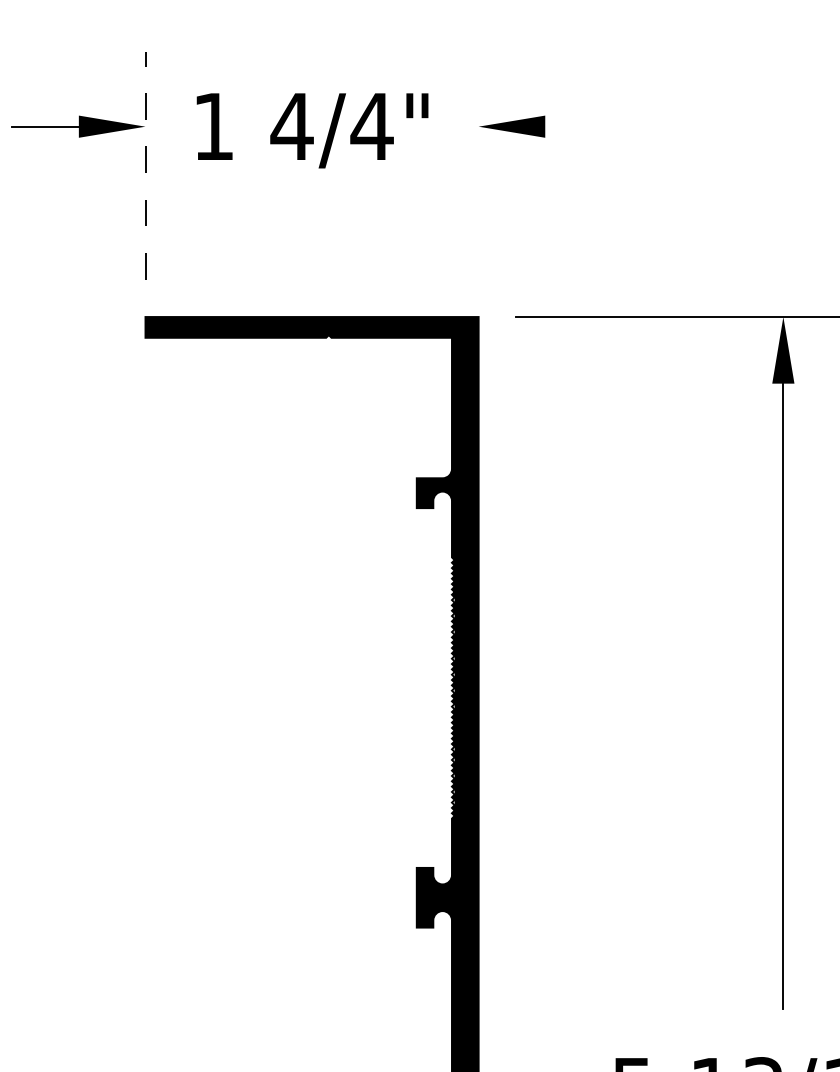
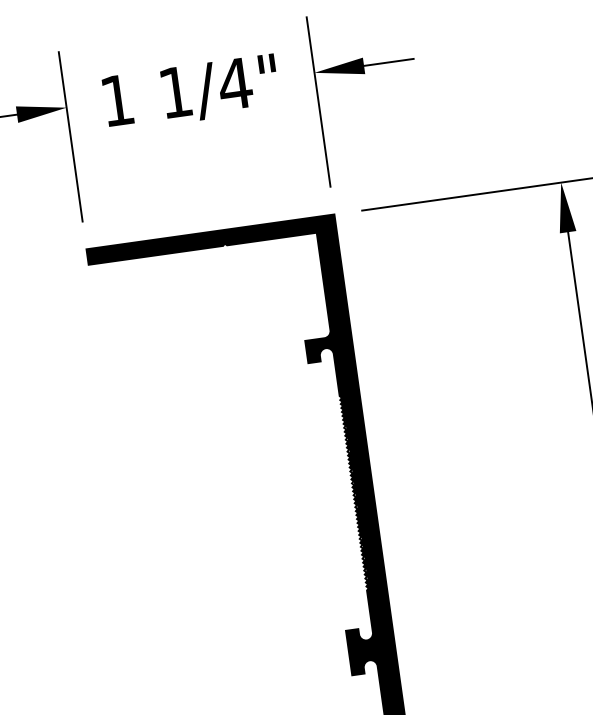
text: (291, 126) -> (175, 92), 4/4" -> 1/4"
line: (578, 126) -> (388, 62), added
line: (145, 165) -> (70, 136), dashed -> solid
line: (478, 165) -> (318, 101), added

